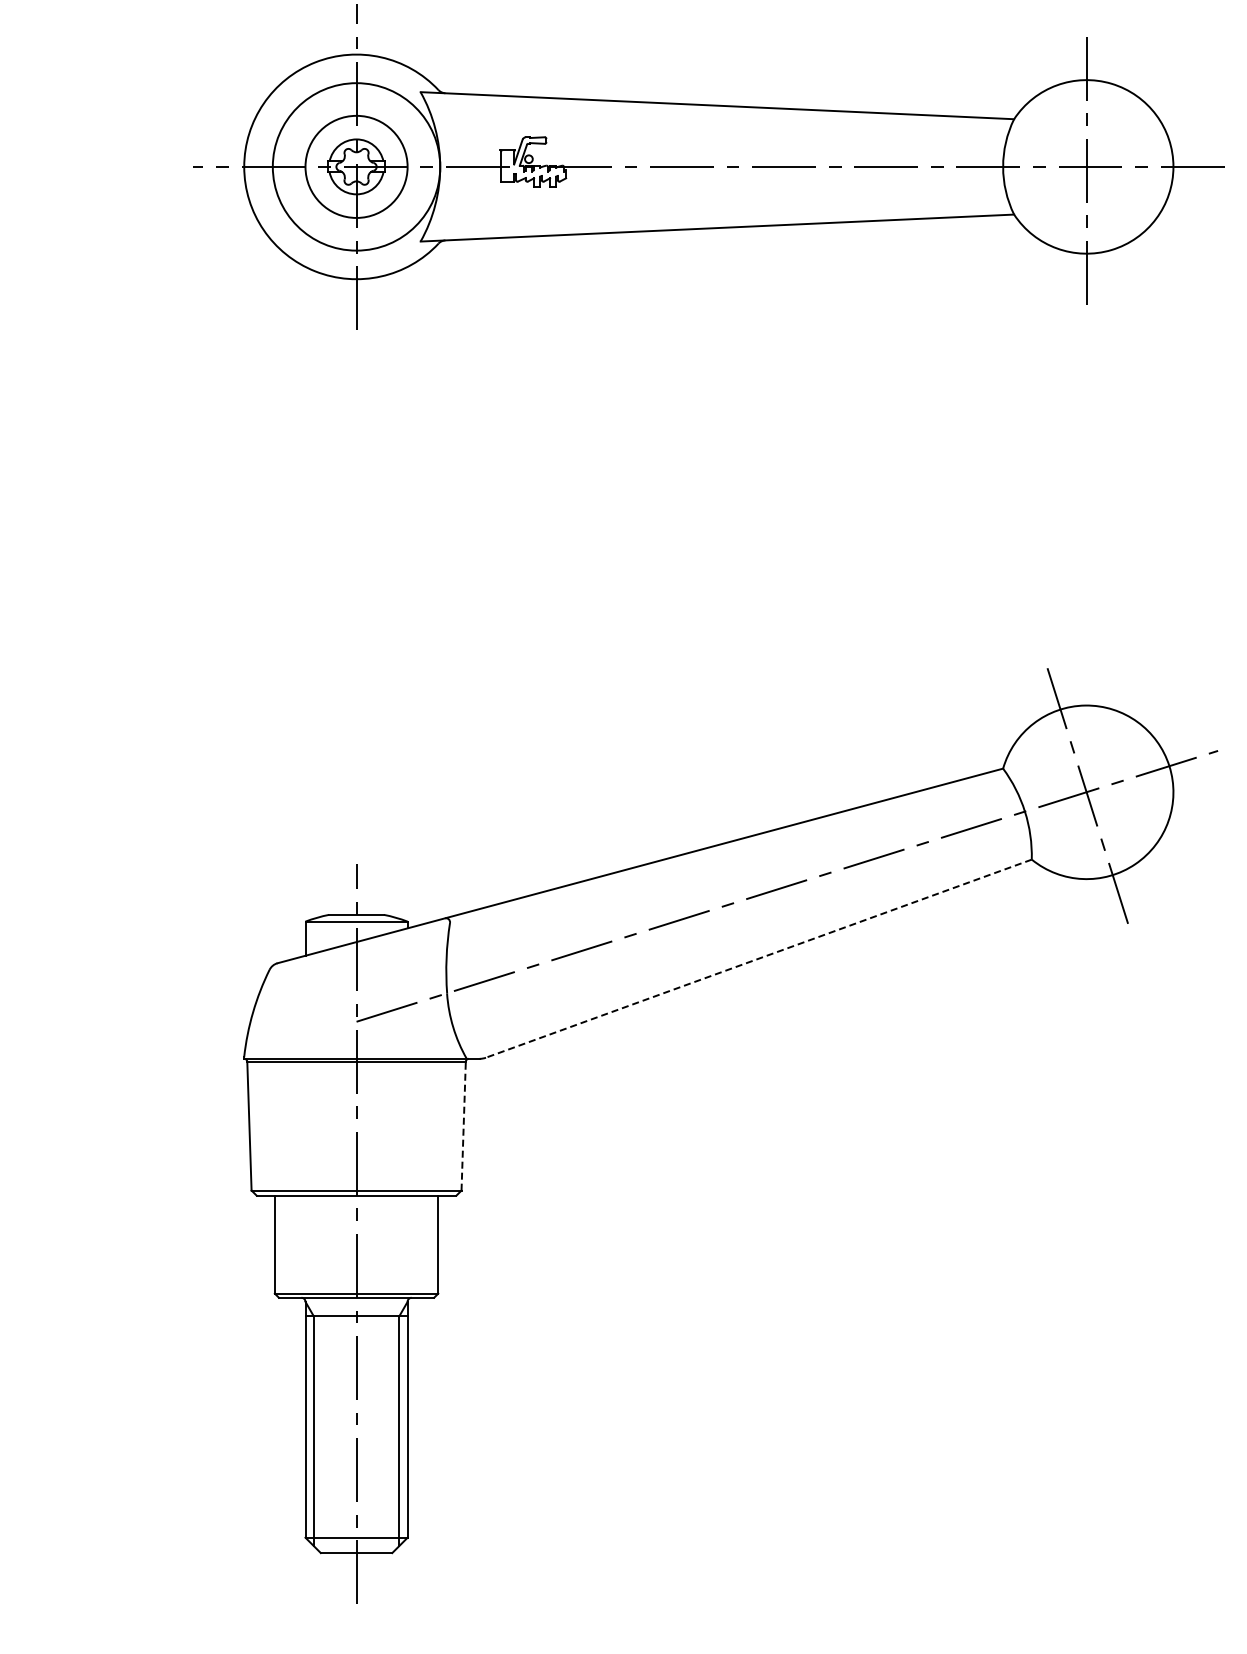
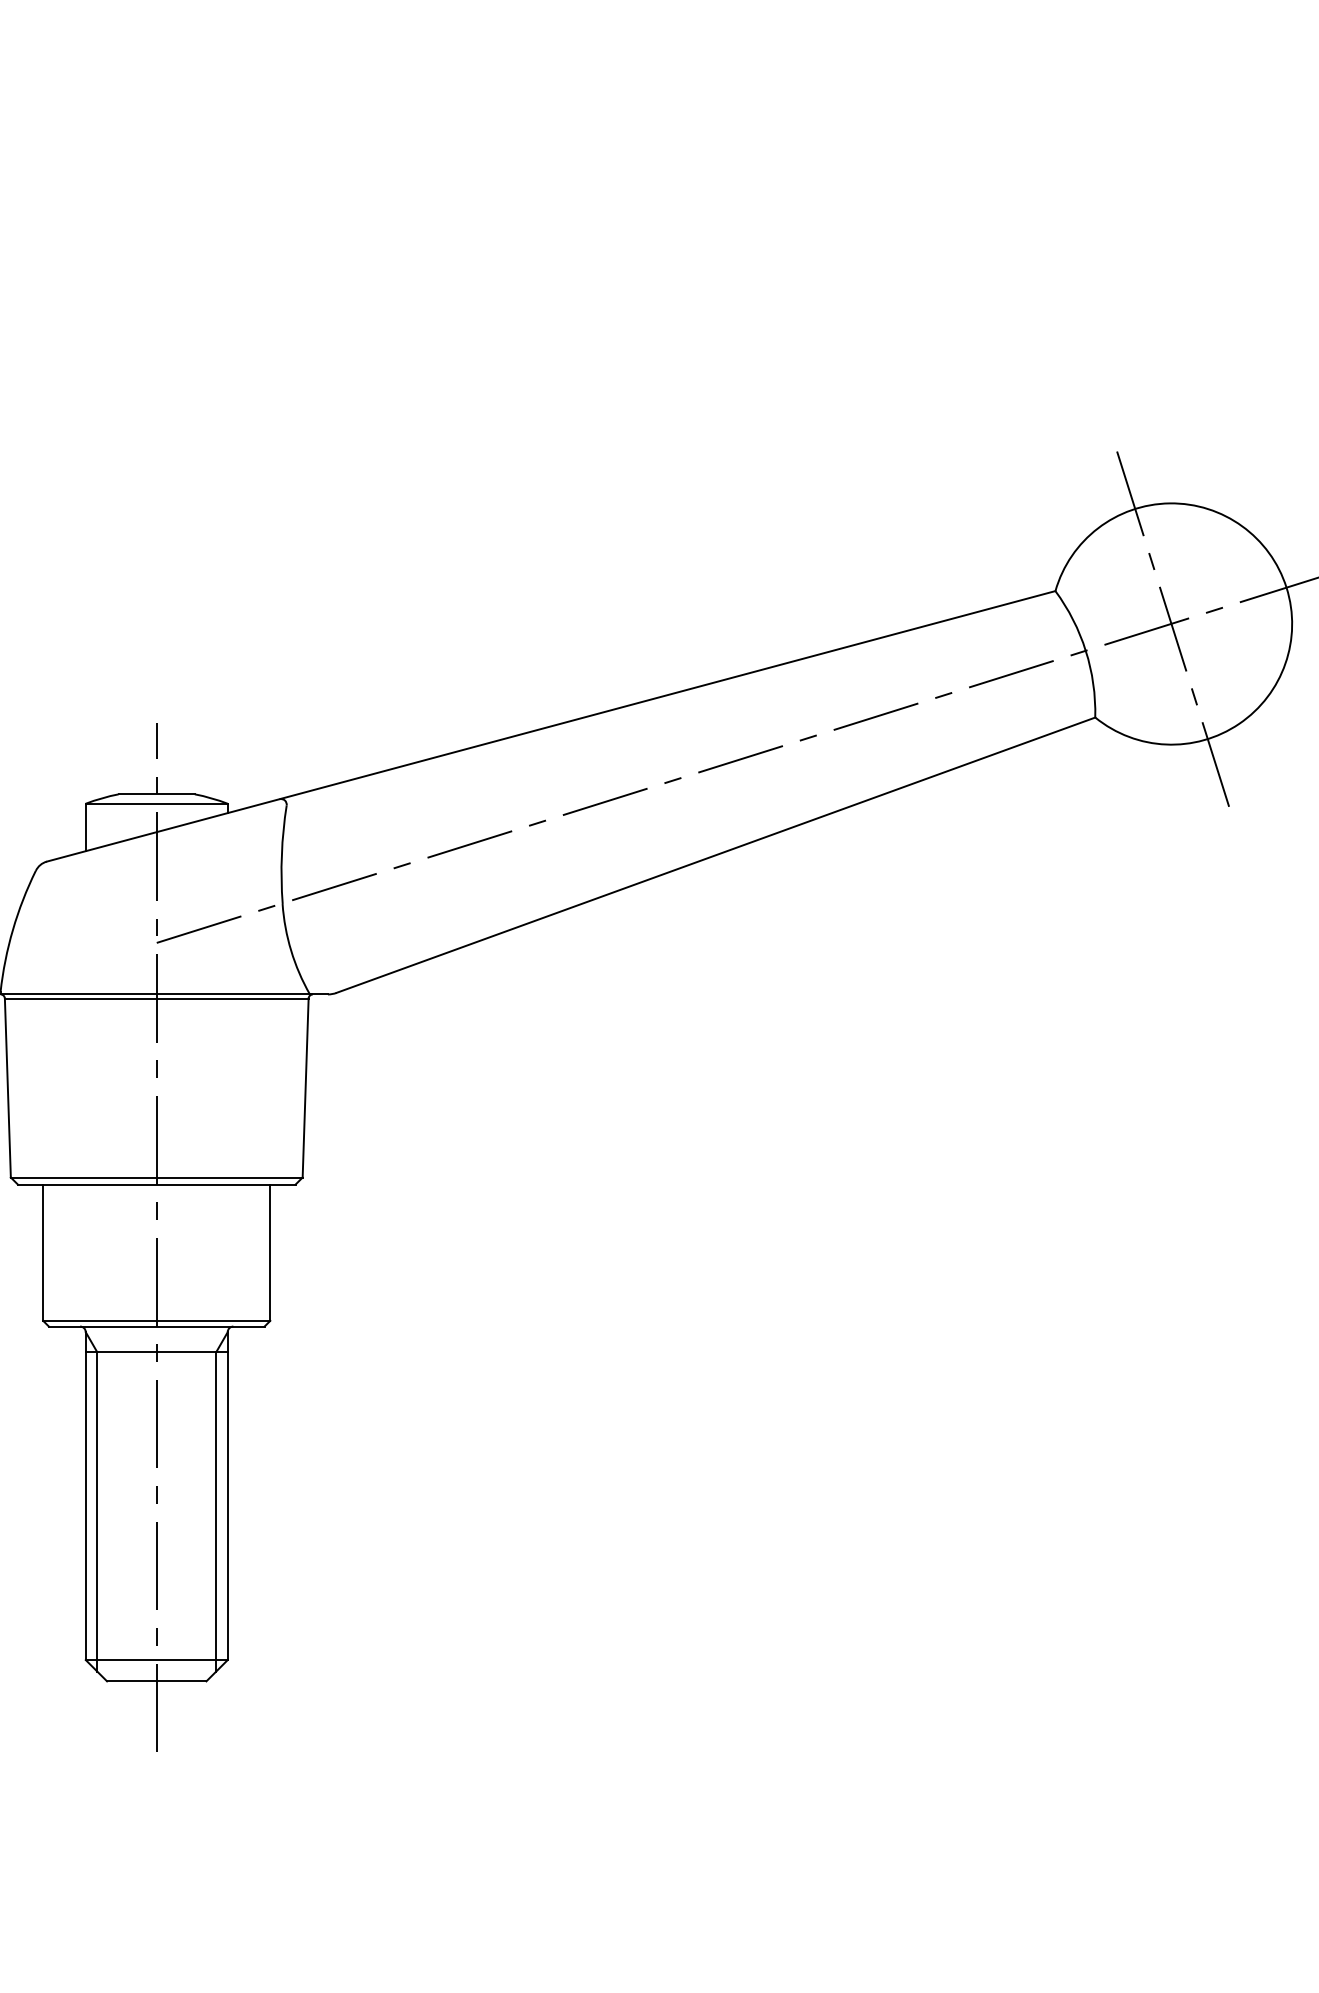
line: (758, 958) -> (715, 854), dashed -> solid
line: (463, 1125) -> (305, 1087), dashed -> solid

